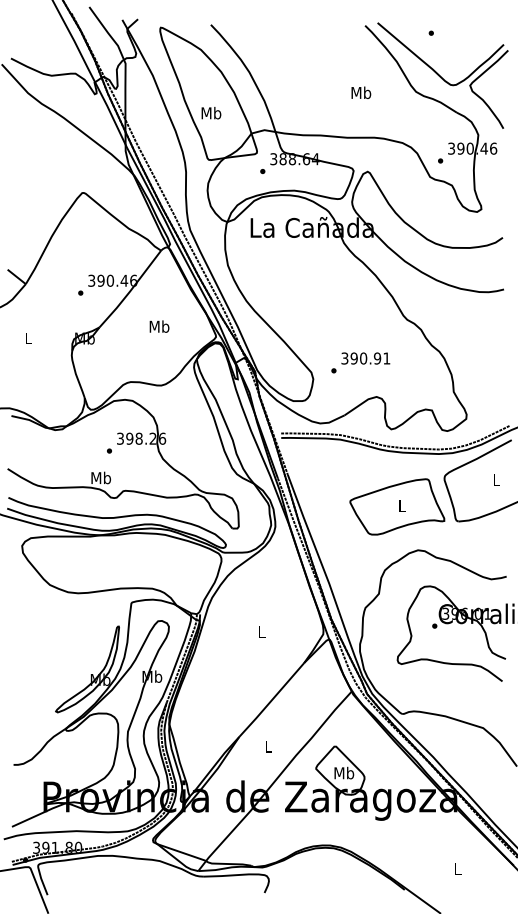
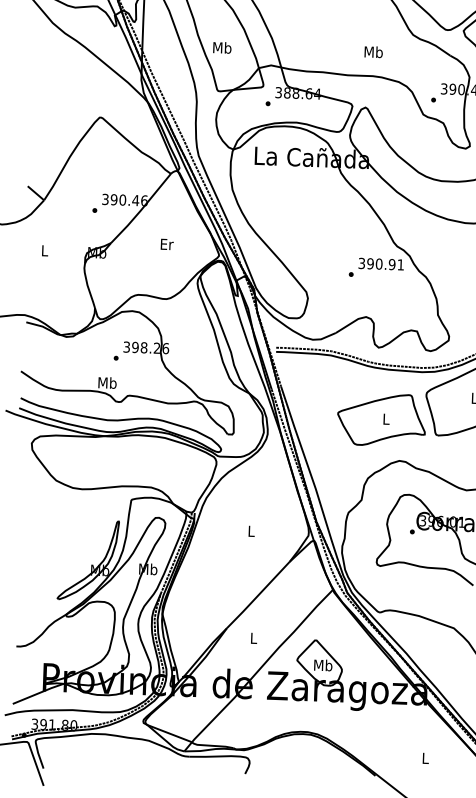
text: (361, 92) -> (373, 51), moved
text: (159, 326) -> (166, 244), Mb -> Er
text: (360, 362) -> (376, 267), moved

